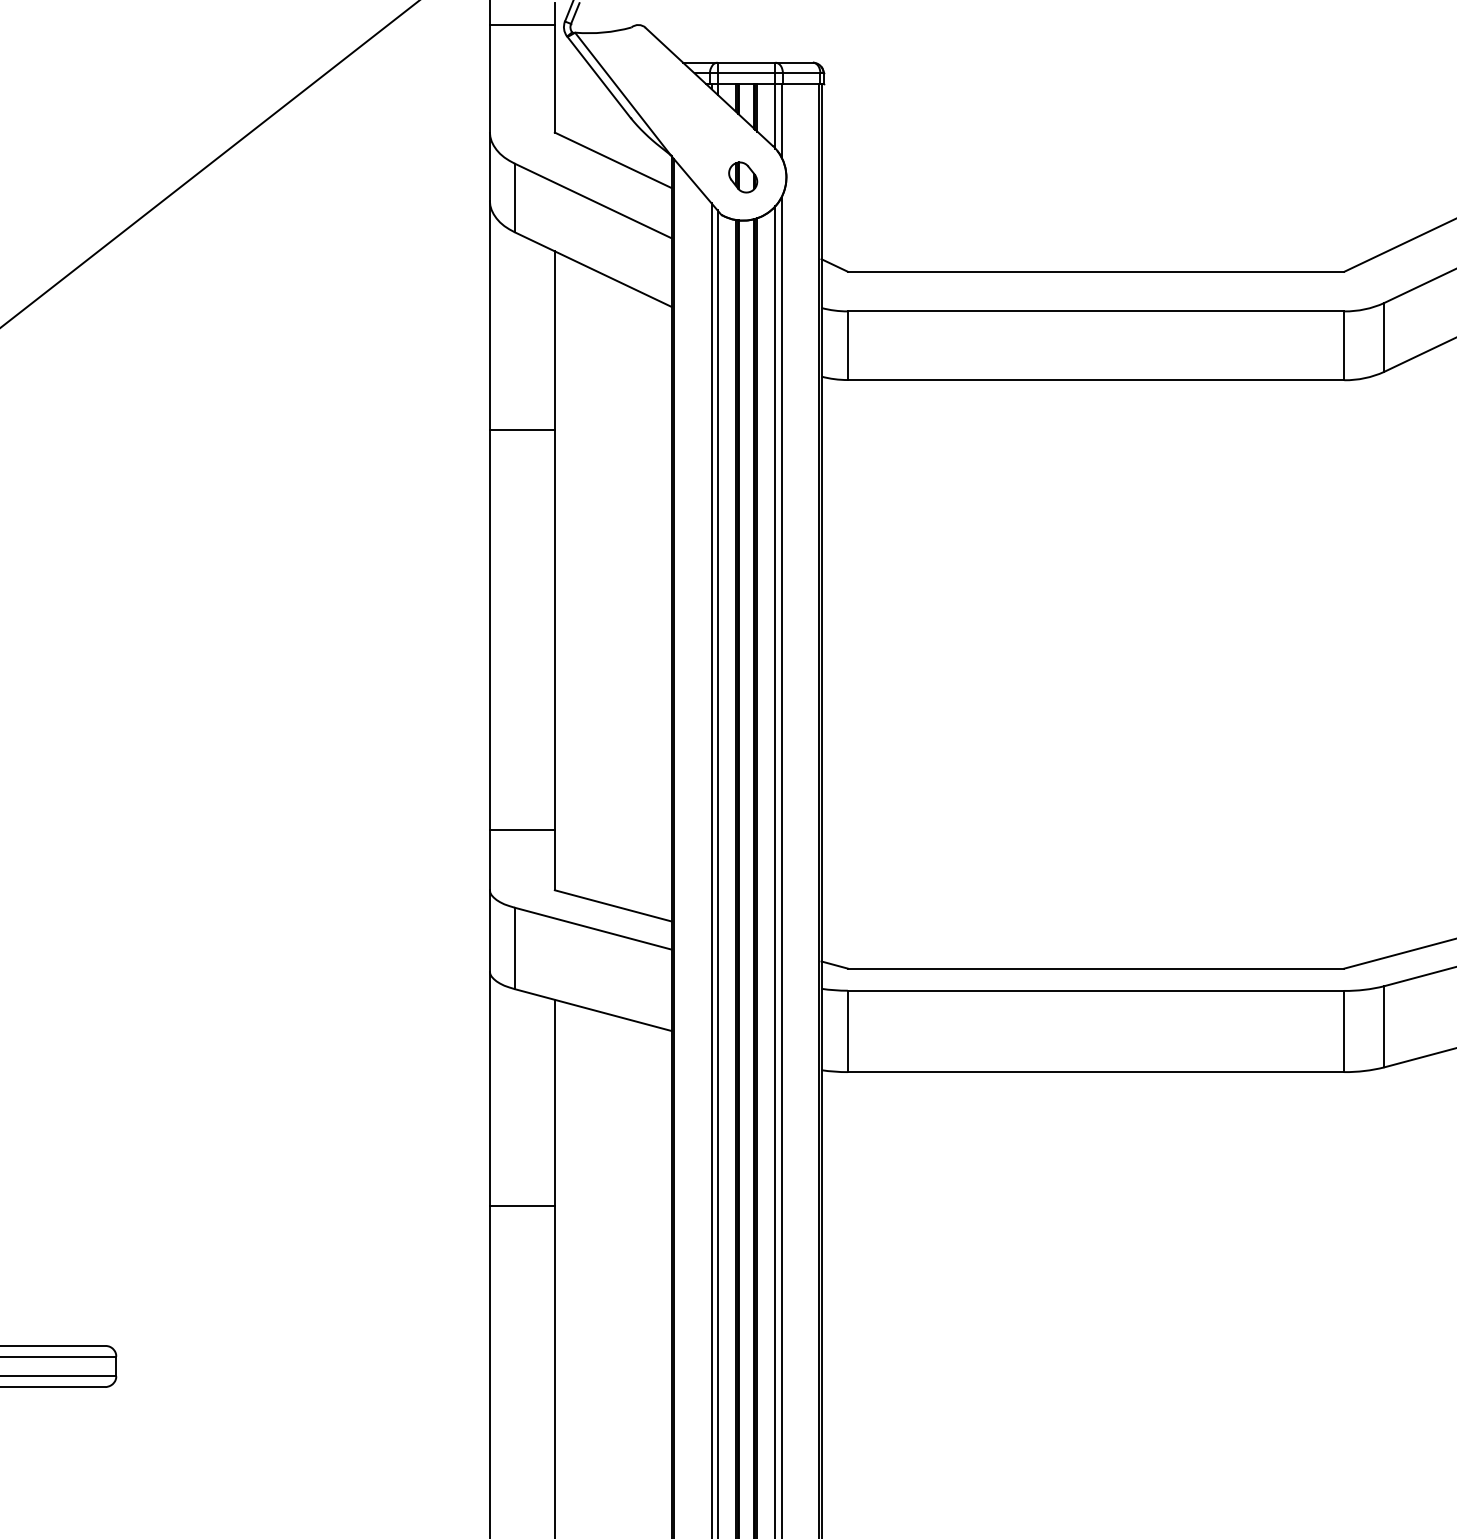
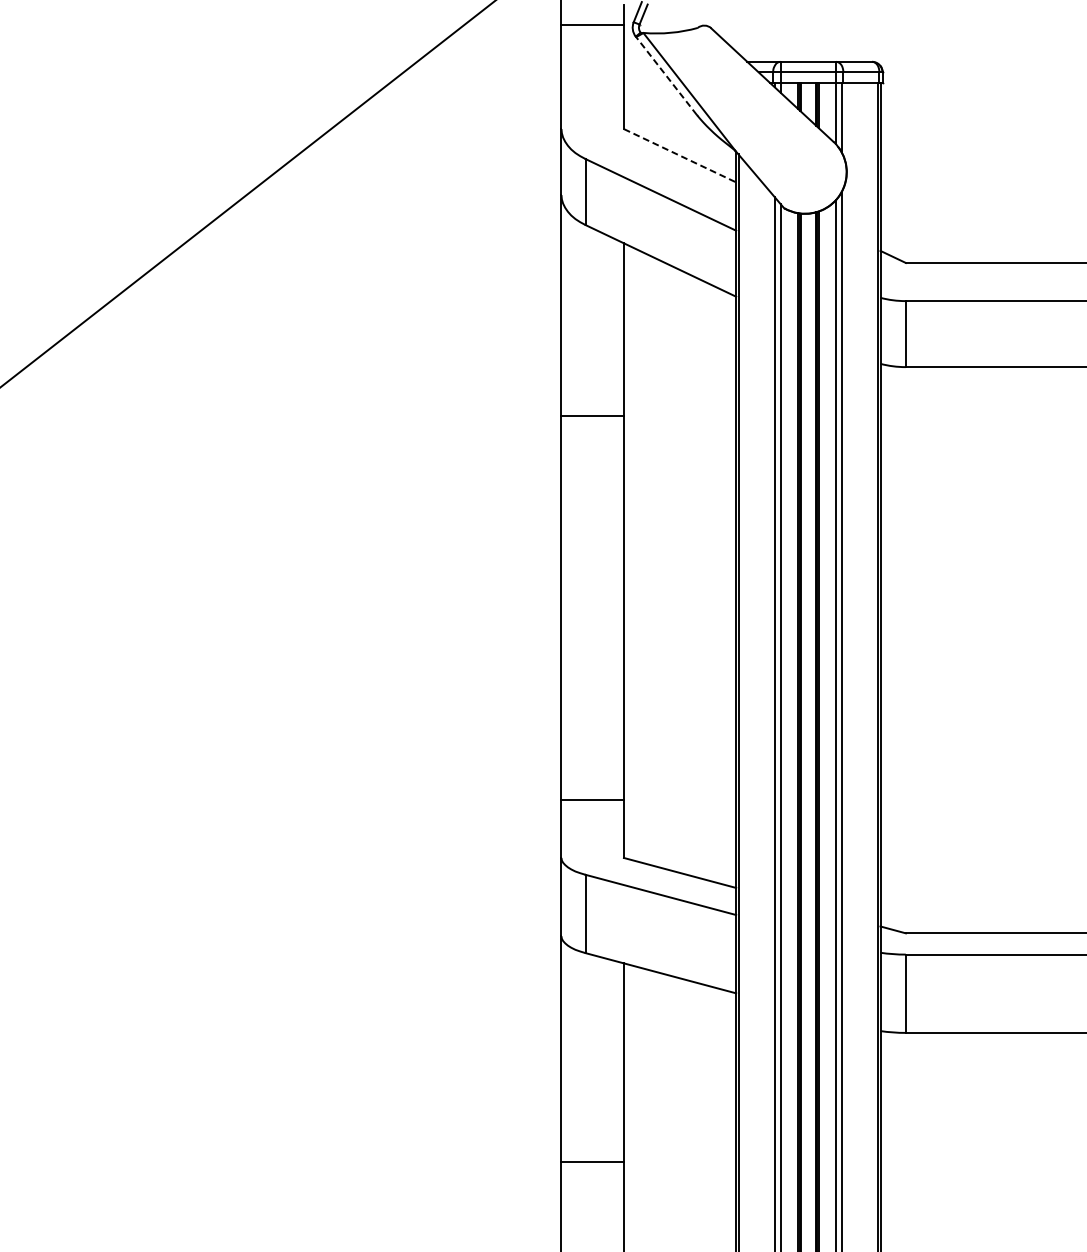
line: (598, 77) -> (665, 76), solid -> dashed
line: (613, 160) -> (680, 155), solid -> dashed
part: (743, 177) -> (805, 172), removed

